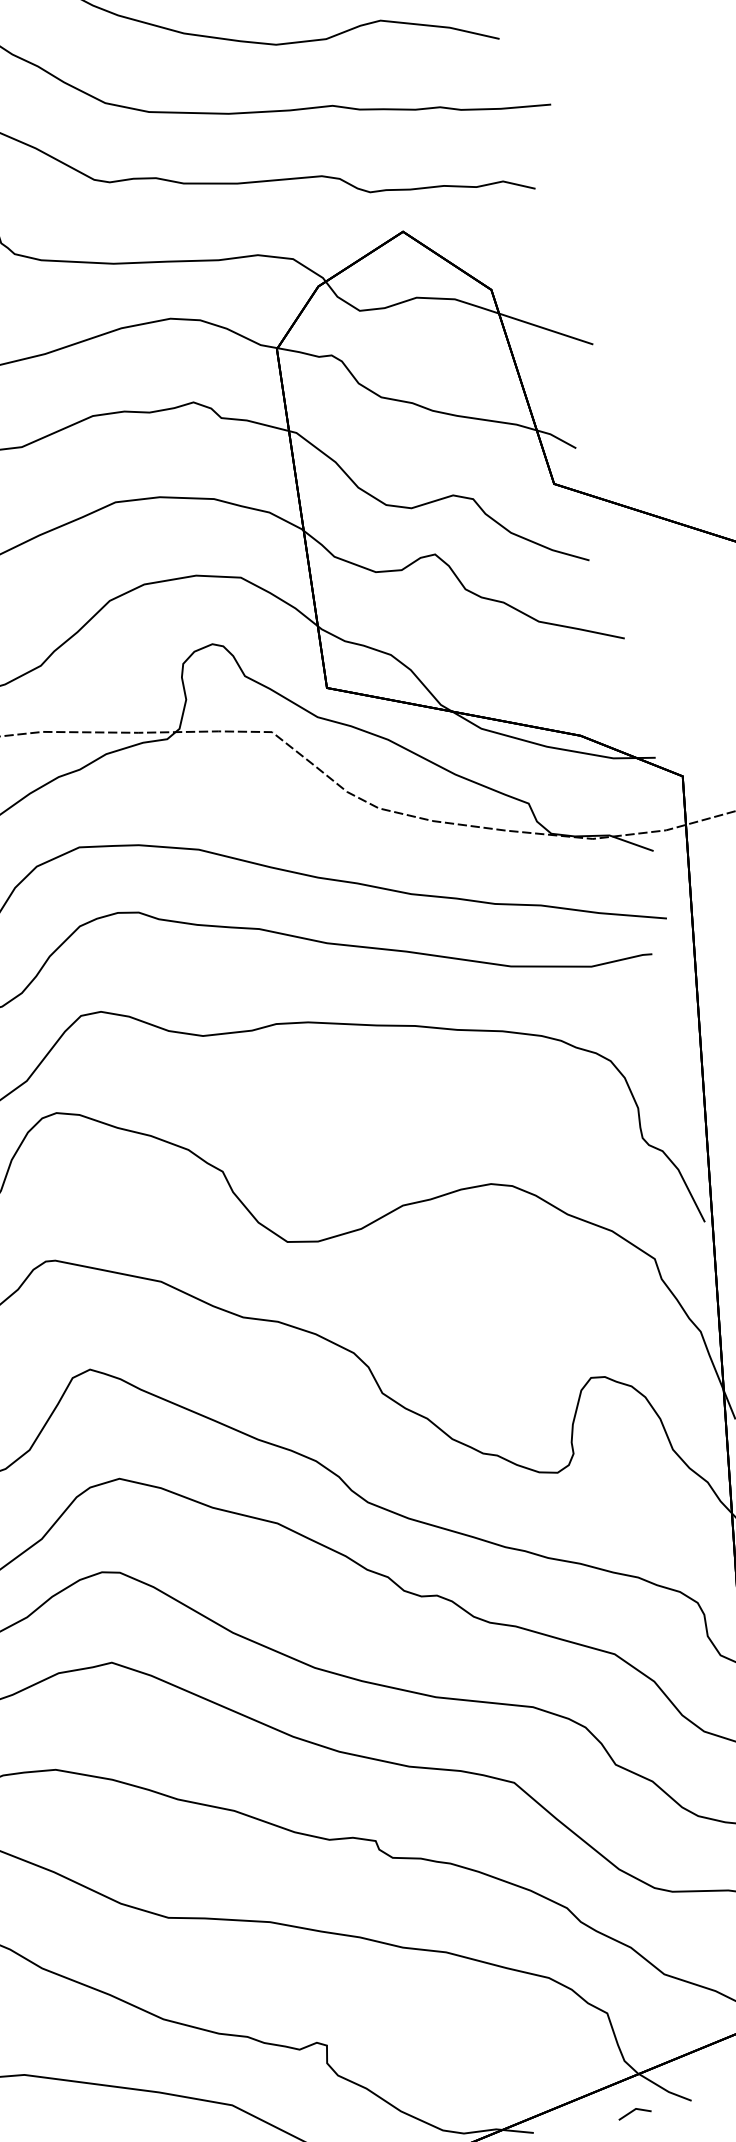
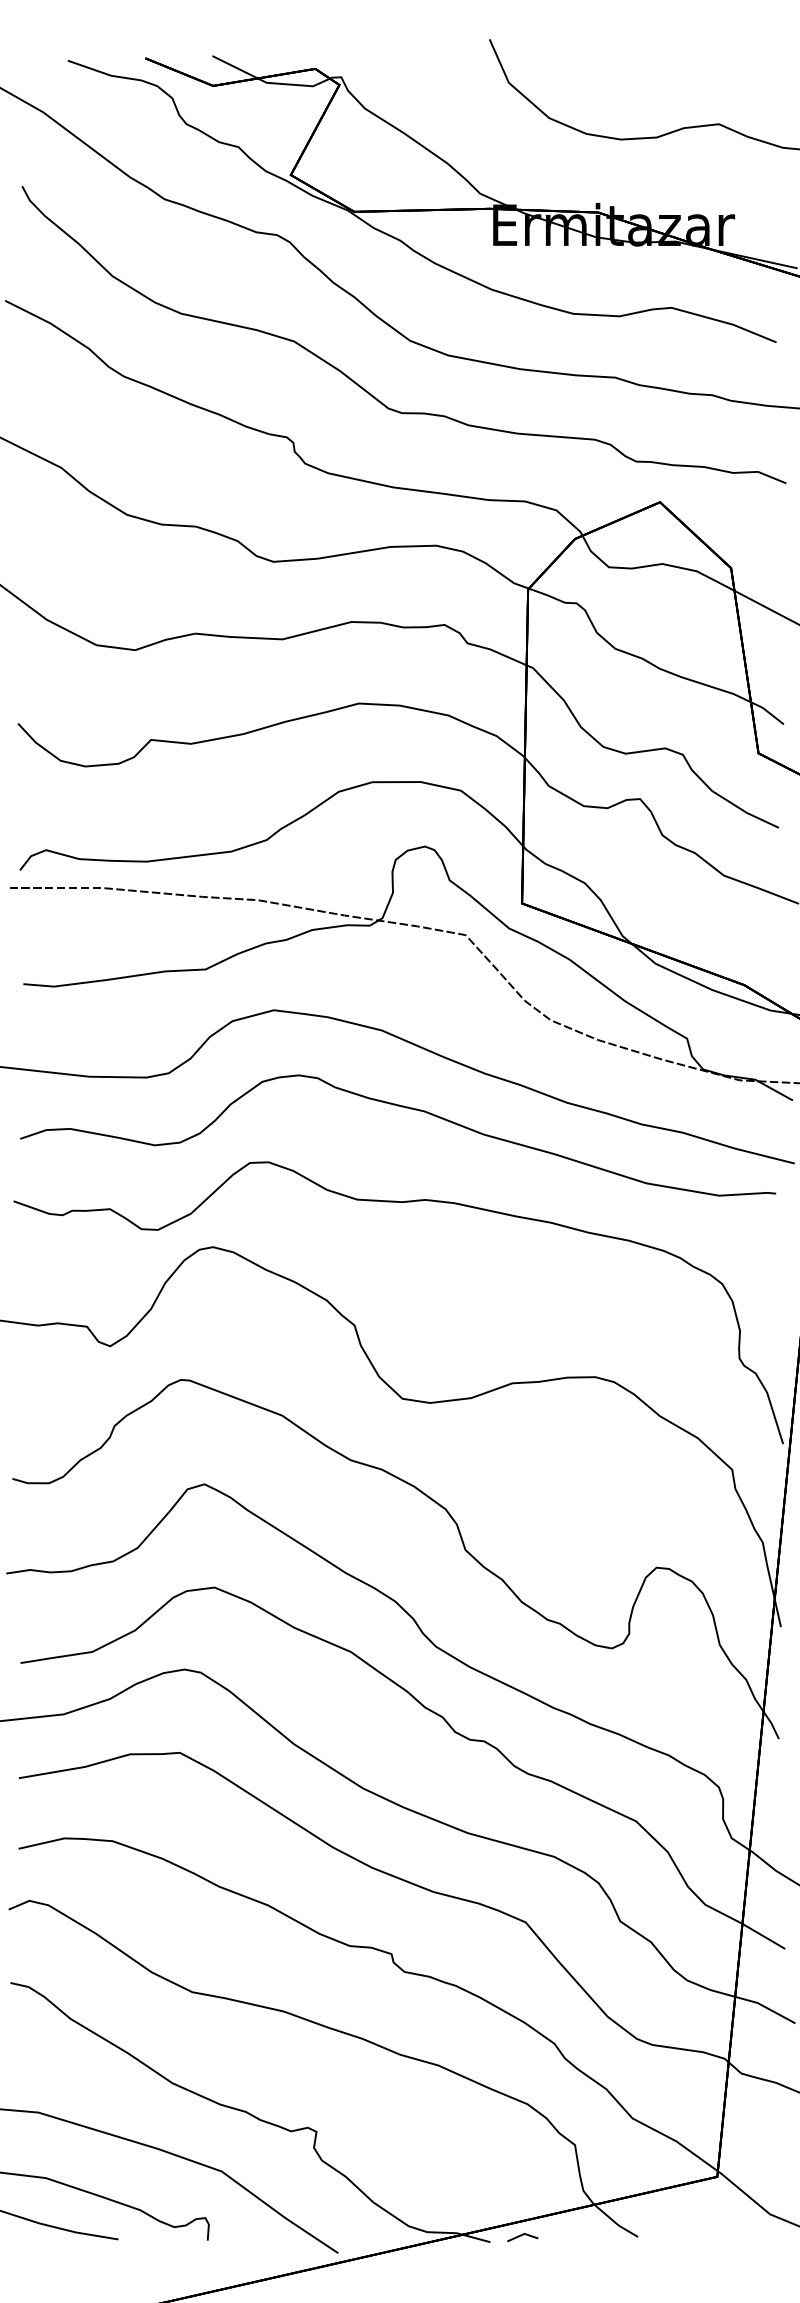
line: (633, 2112) -> (521, 2236), moved

